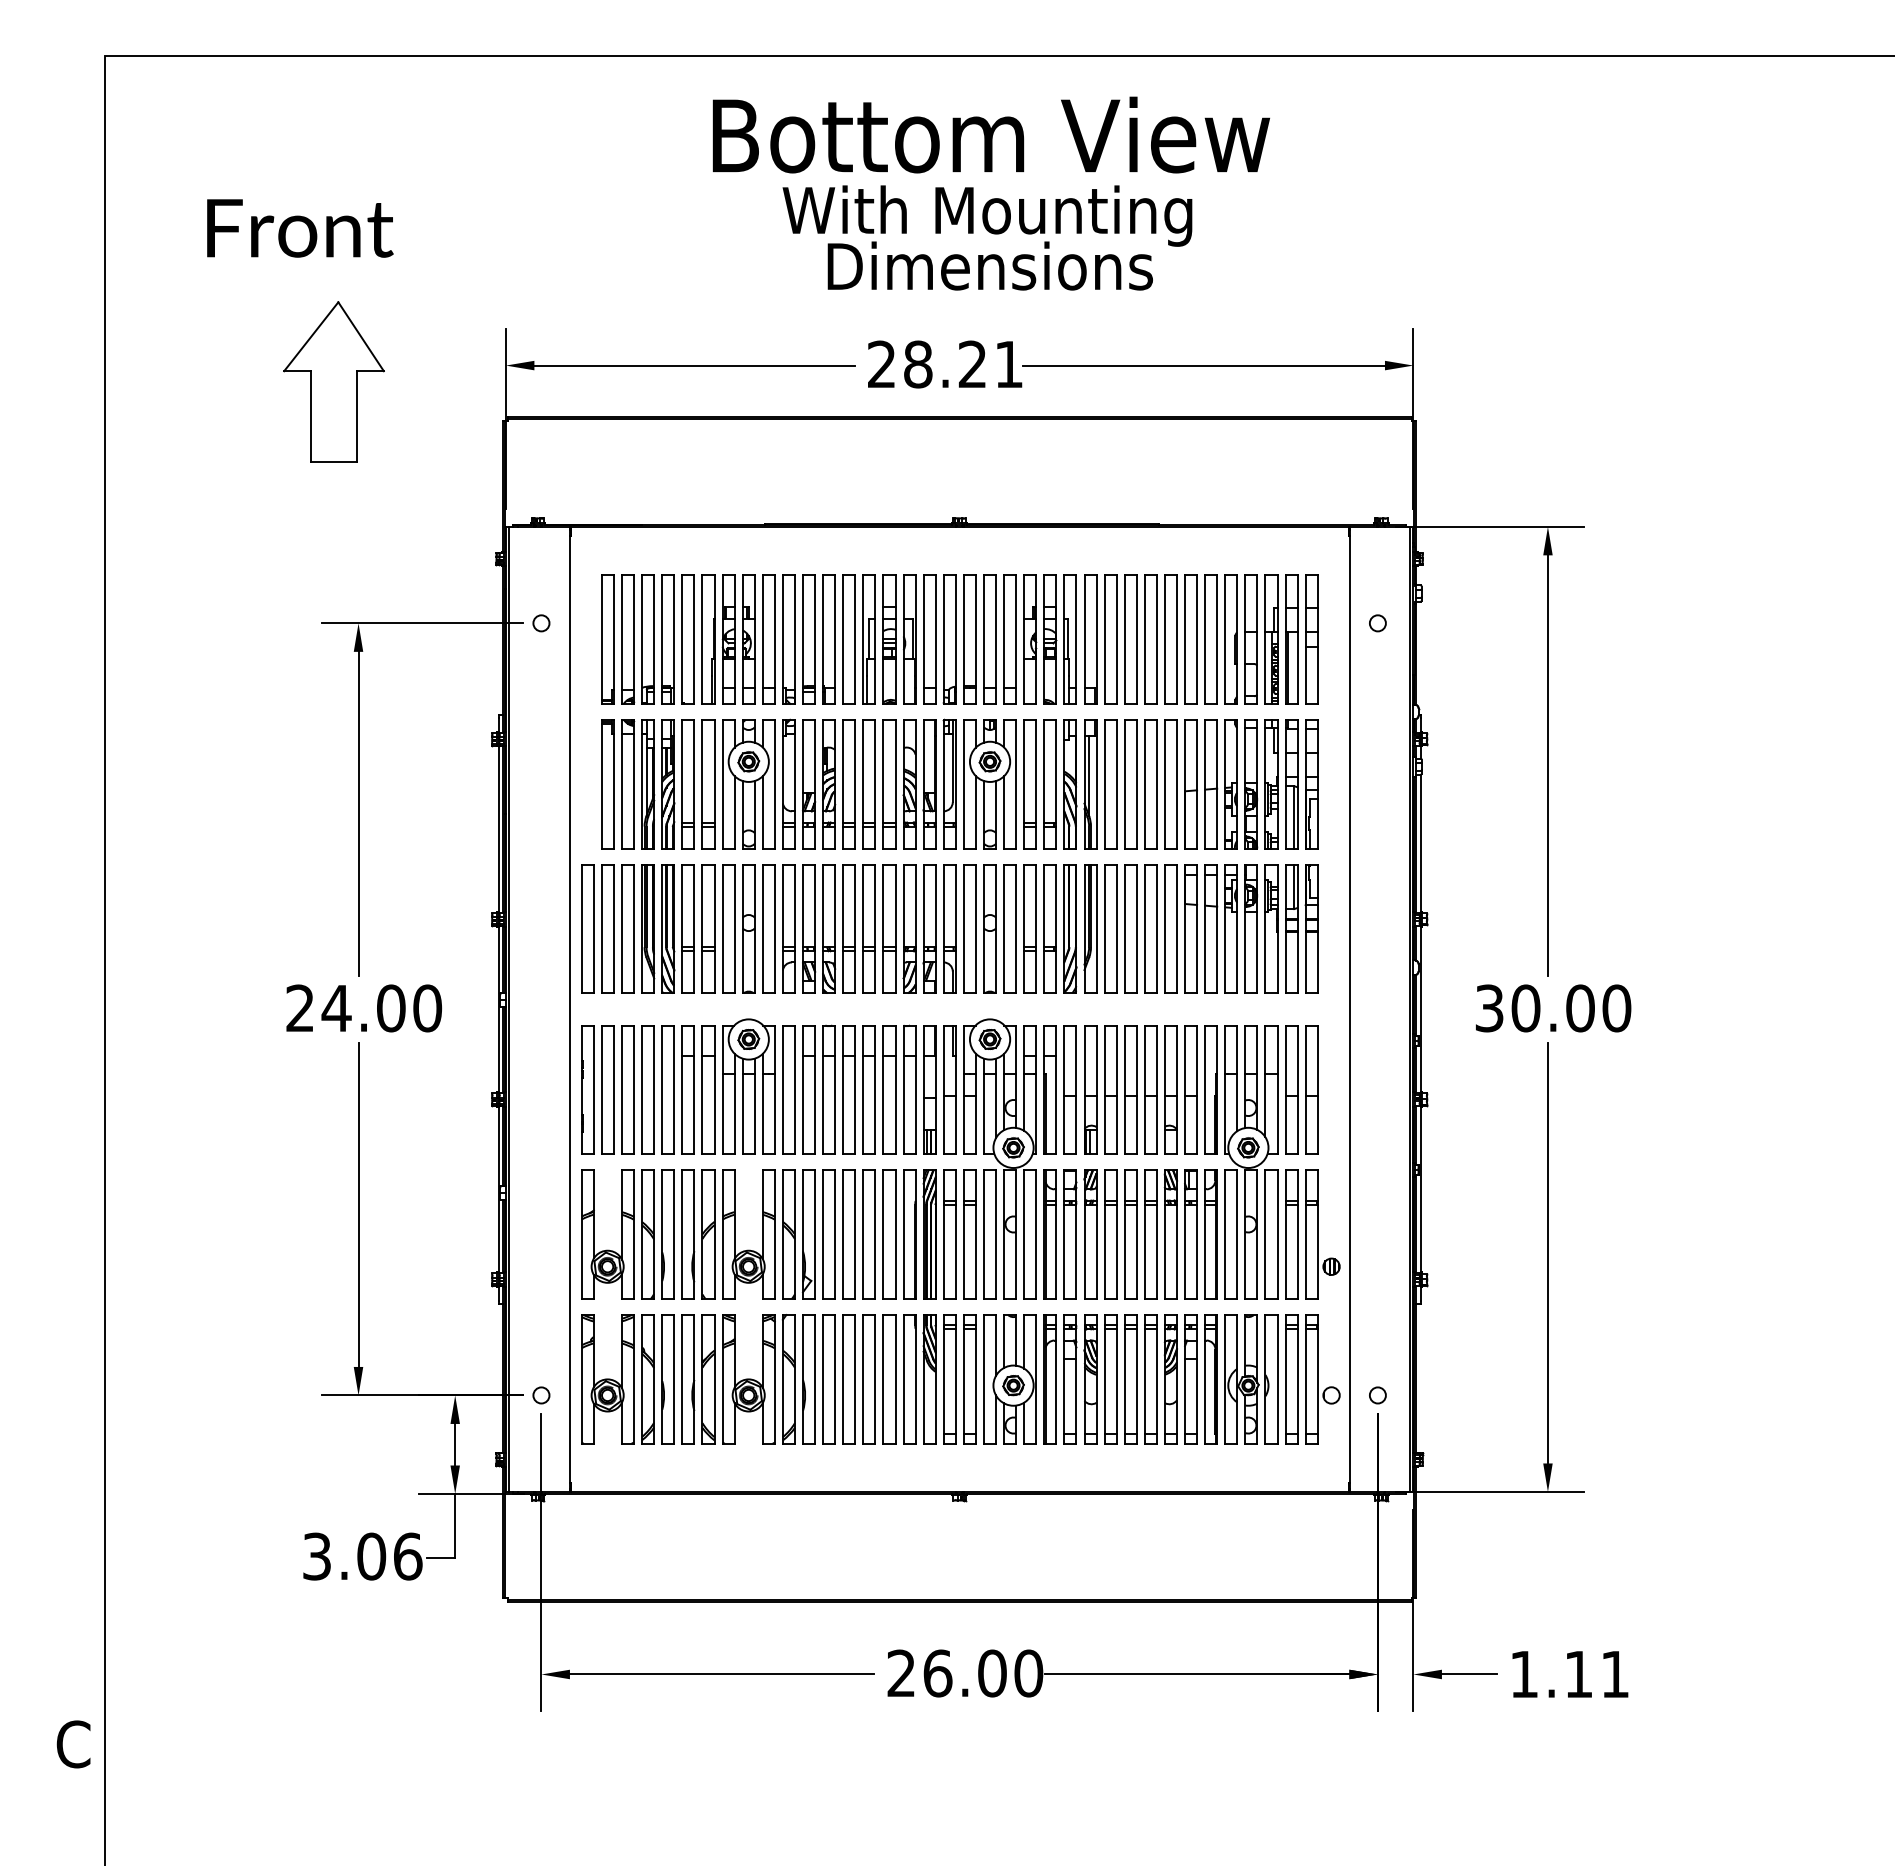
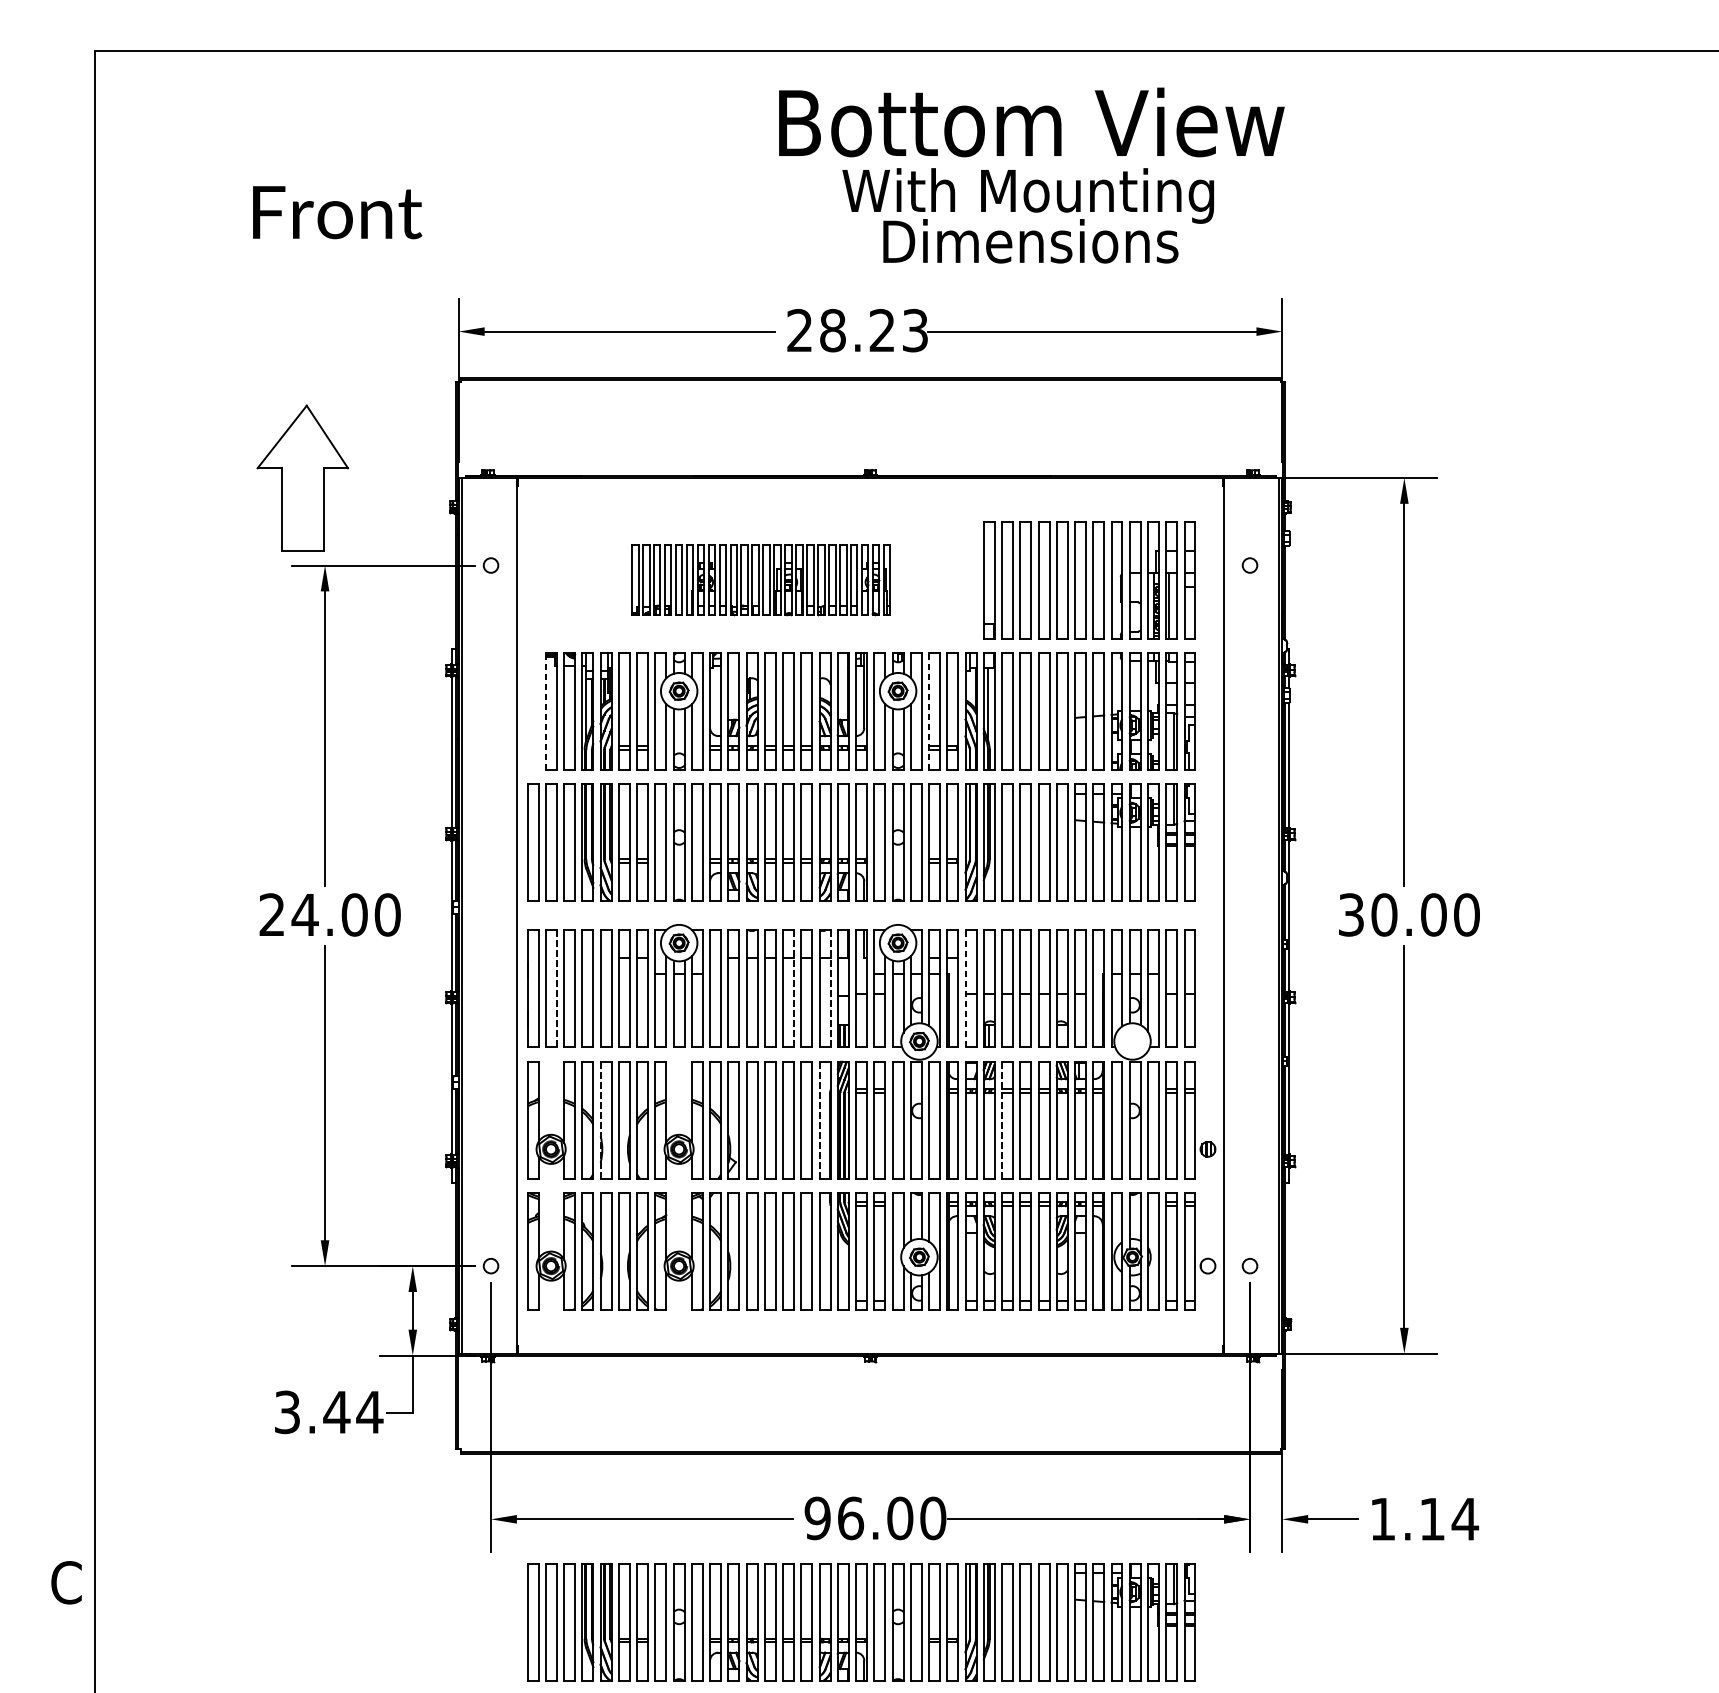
text: (990, 193) -> (1030, 175), moved
text: (300, 228) -> (337, 212), moved
text: (1008, 364) -> (914, 330), 28.21 -> 28.23
part: (333, 381) -> (302, 477), moved
part: (838, 639) -> (760, 580), size x0.6
line: (601, 783) -> (545, 710), solid -> dashed
line: (1024, 783) -> (929, 710), solid -> dashed
line: (1064, 1089) -> (965, 988), solid -> dashed
line: (614, 1090) -> (557, 989), solid -> dashed
line: (875, 1090) -> (794, 989), solid -> dashed
line: (915, 1090) -> (830, 989), solid -> dashed
part: (1248, 1147) -> (1132, 1041), removed
line: (662, 1234) -> (600, 1120), solid -> dashed
line: (903, 1234) -> (819, 1120), solid -> dashed
line: (1104, 1234) -> (1001, 1120), solid -> dashed
text: (389, 1556) -> (353, 1412), 3.06 -> 3.44
text: (901, 1673) -> (817, 1518), 26.00 -> 96.00
text: (1615, 1674) -> (1465, 1519), 1.11 -> 1.14
part: (949, 1787) -> (861, 1621), added

